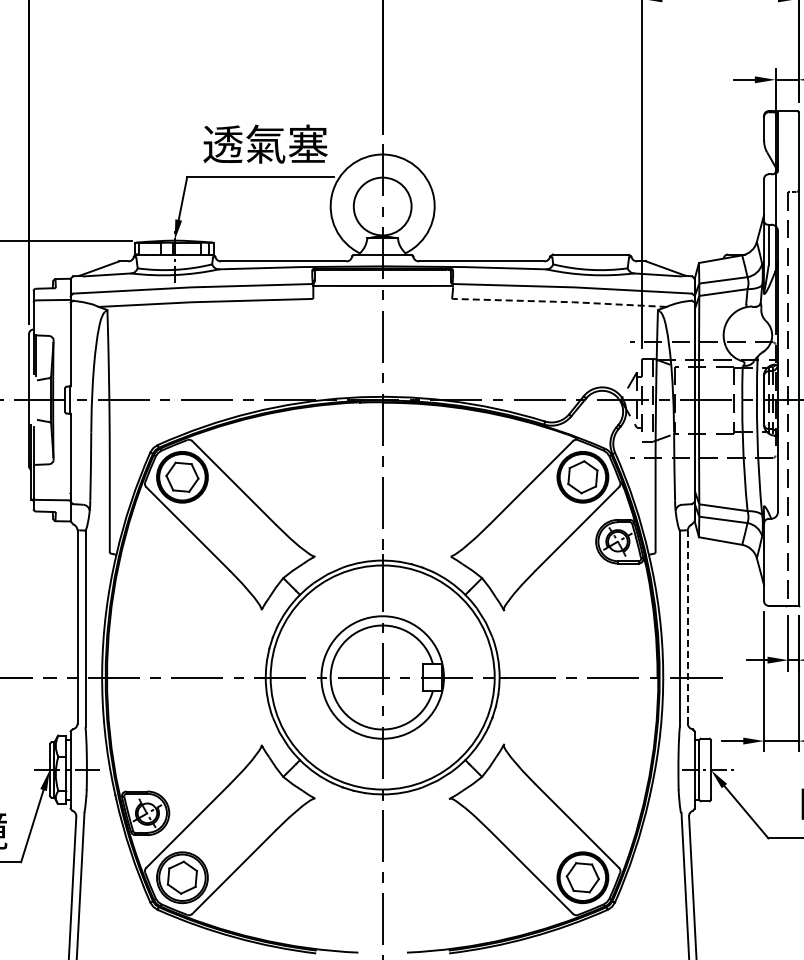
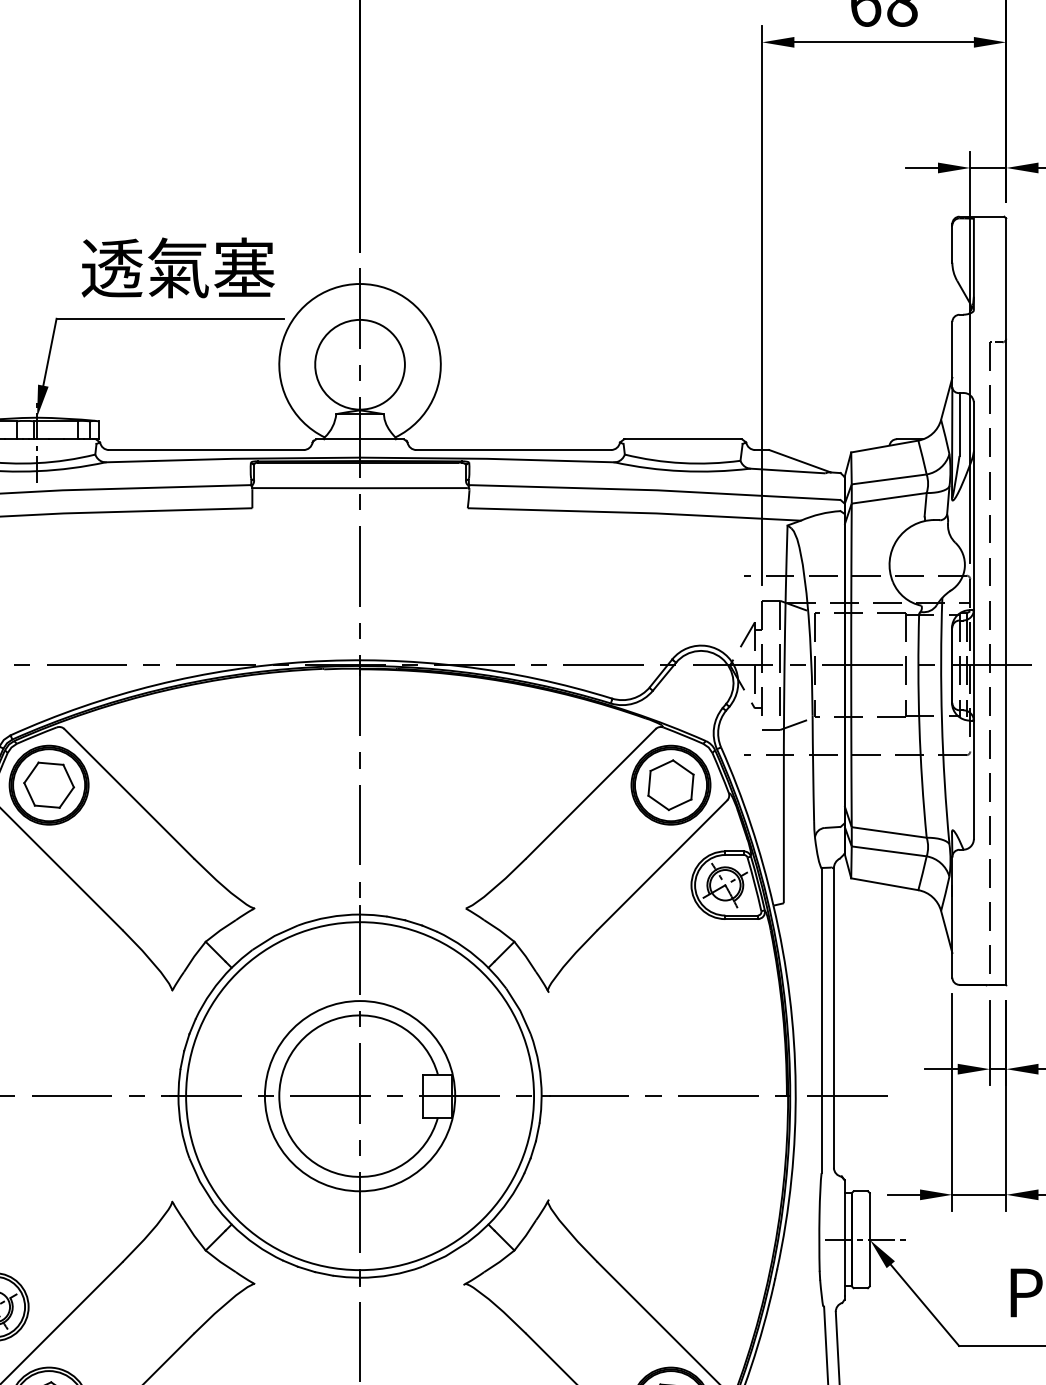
line: (558, 301) -> (633, 512), dashed -> solid
line: (687, 626) -> (833, 1016), dashed -> solid

